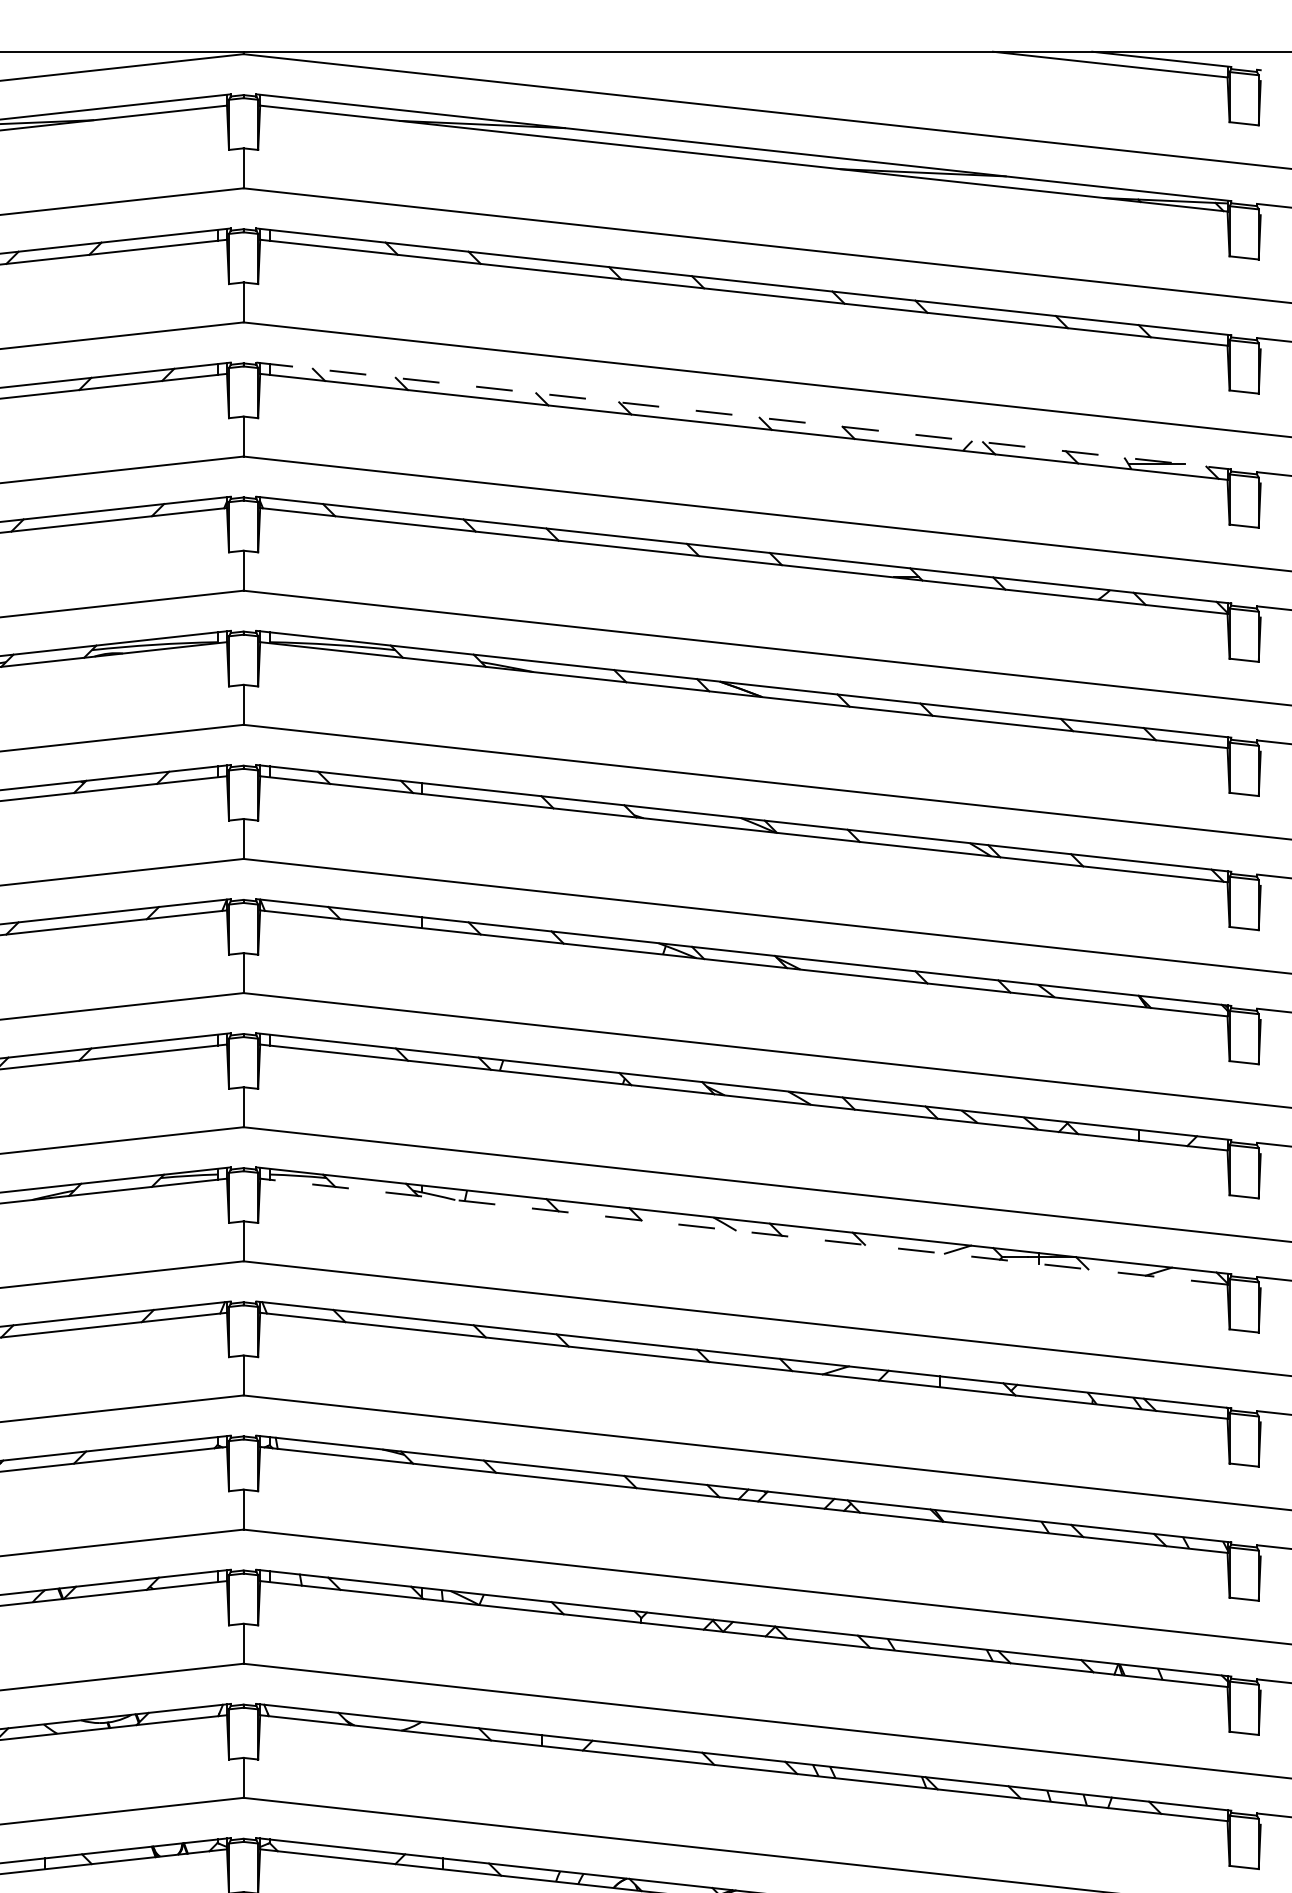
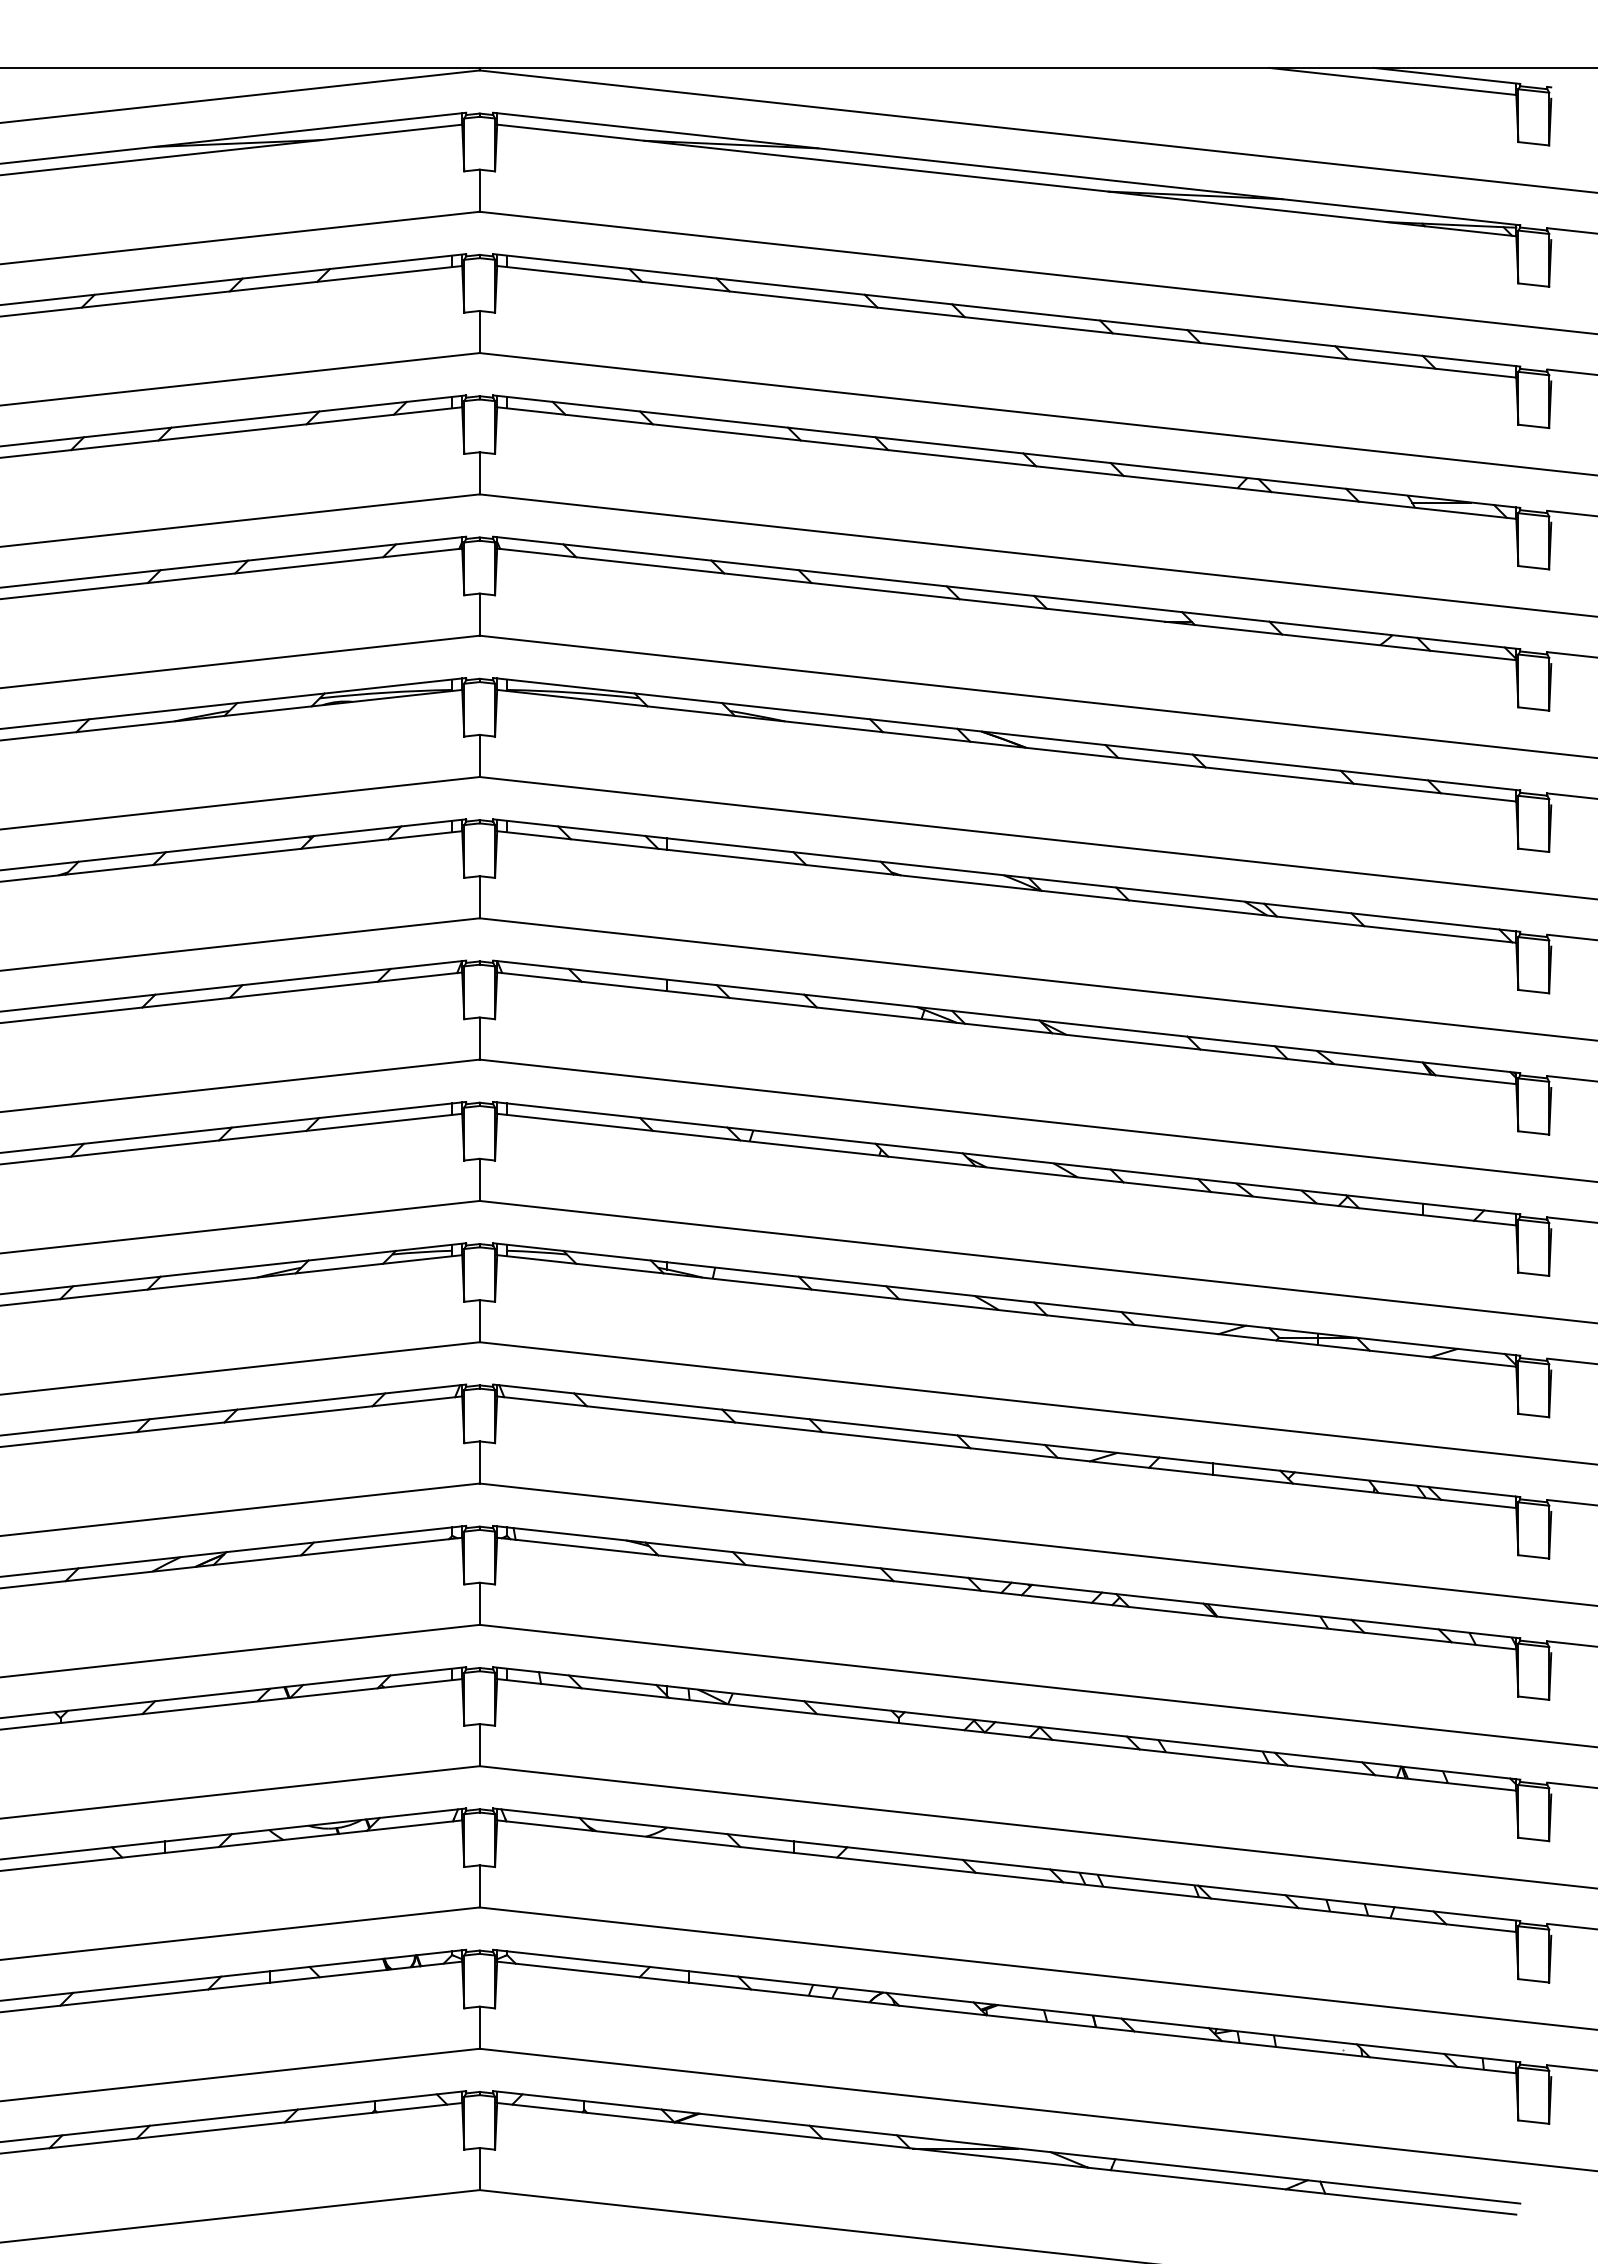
line: (743, 415) -> (1006, 451), dashed -> solid
line: (743, 1231) -> (1006, 1310), dashed -> solid

